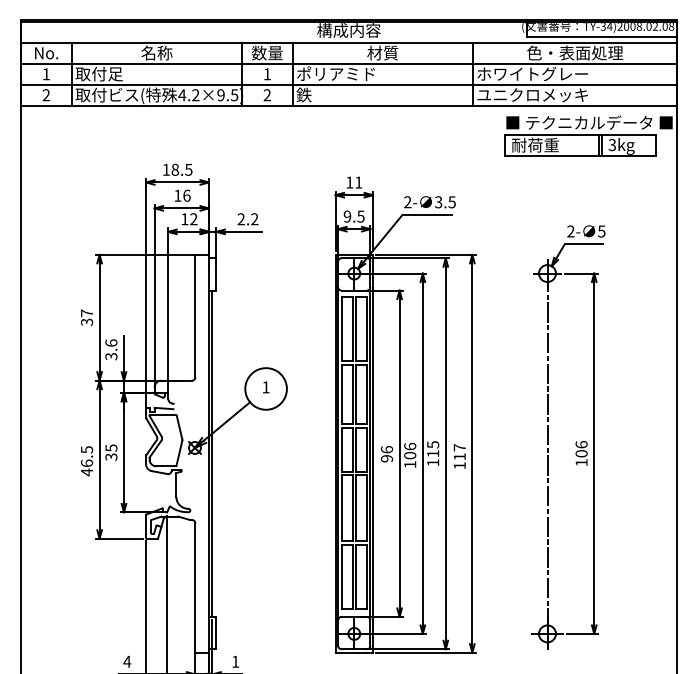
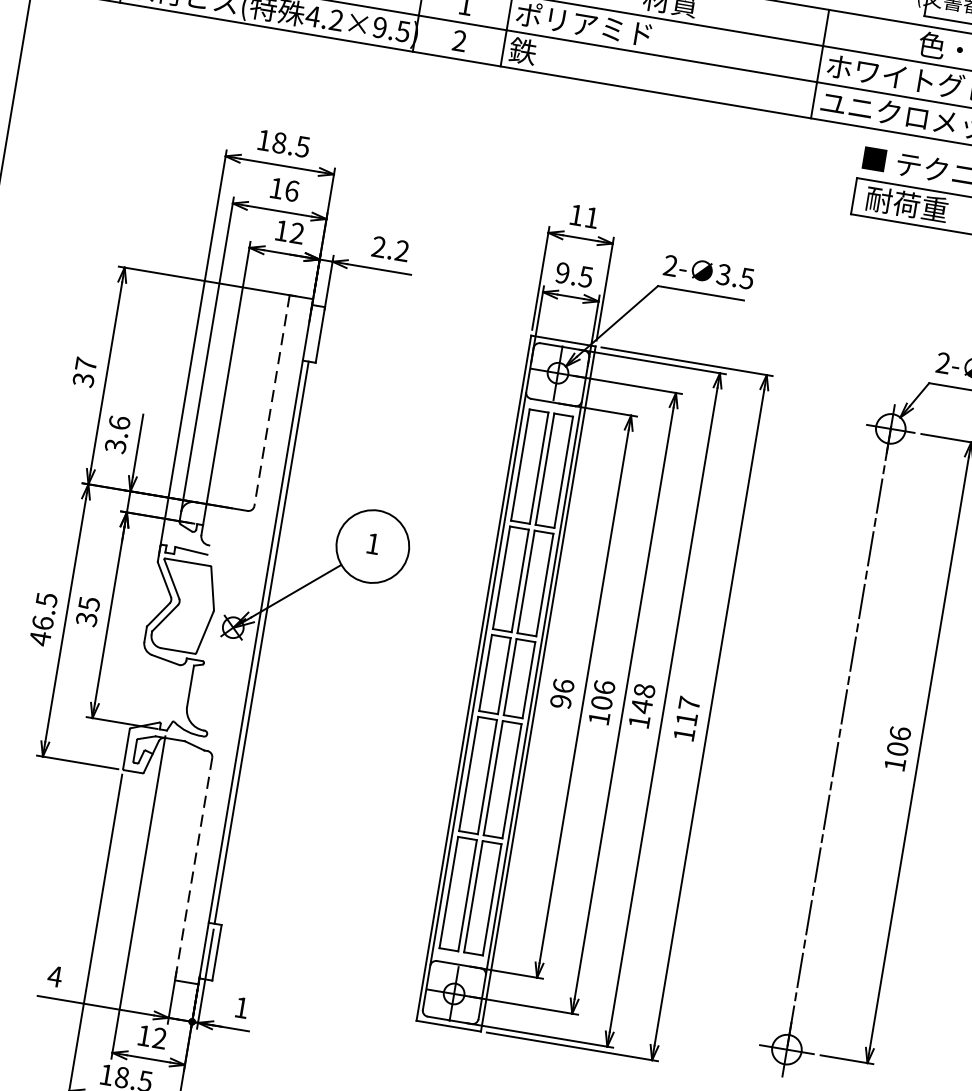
line: (195, 316) -> (272, 401), solid -> dashed
text: (433, 449) -> (643, 699), 115 -> 148
line: (195, 588) -> (193, 869), solid -> dashed

